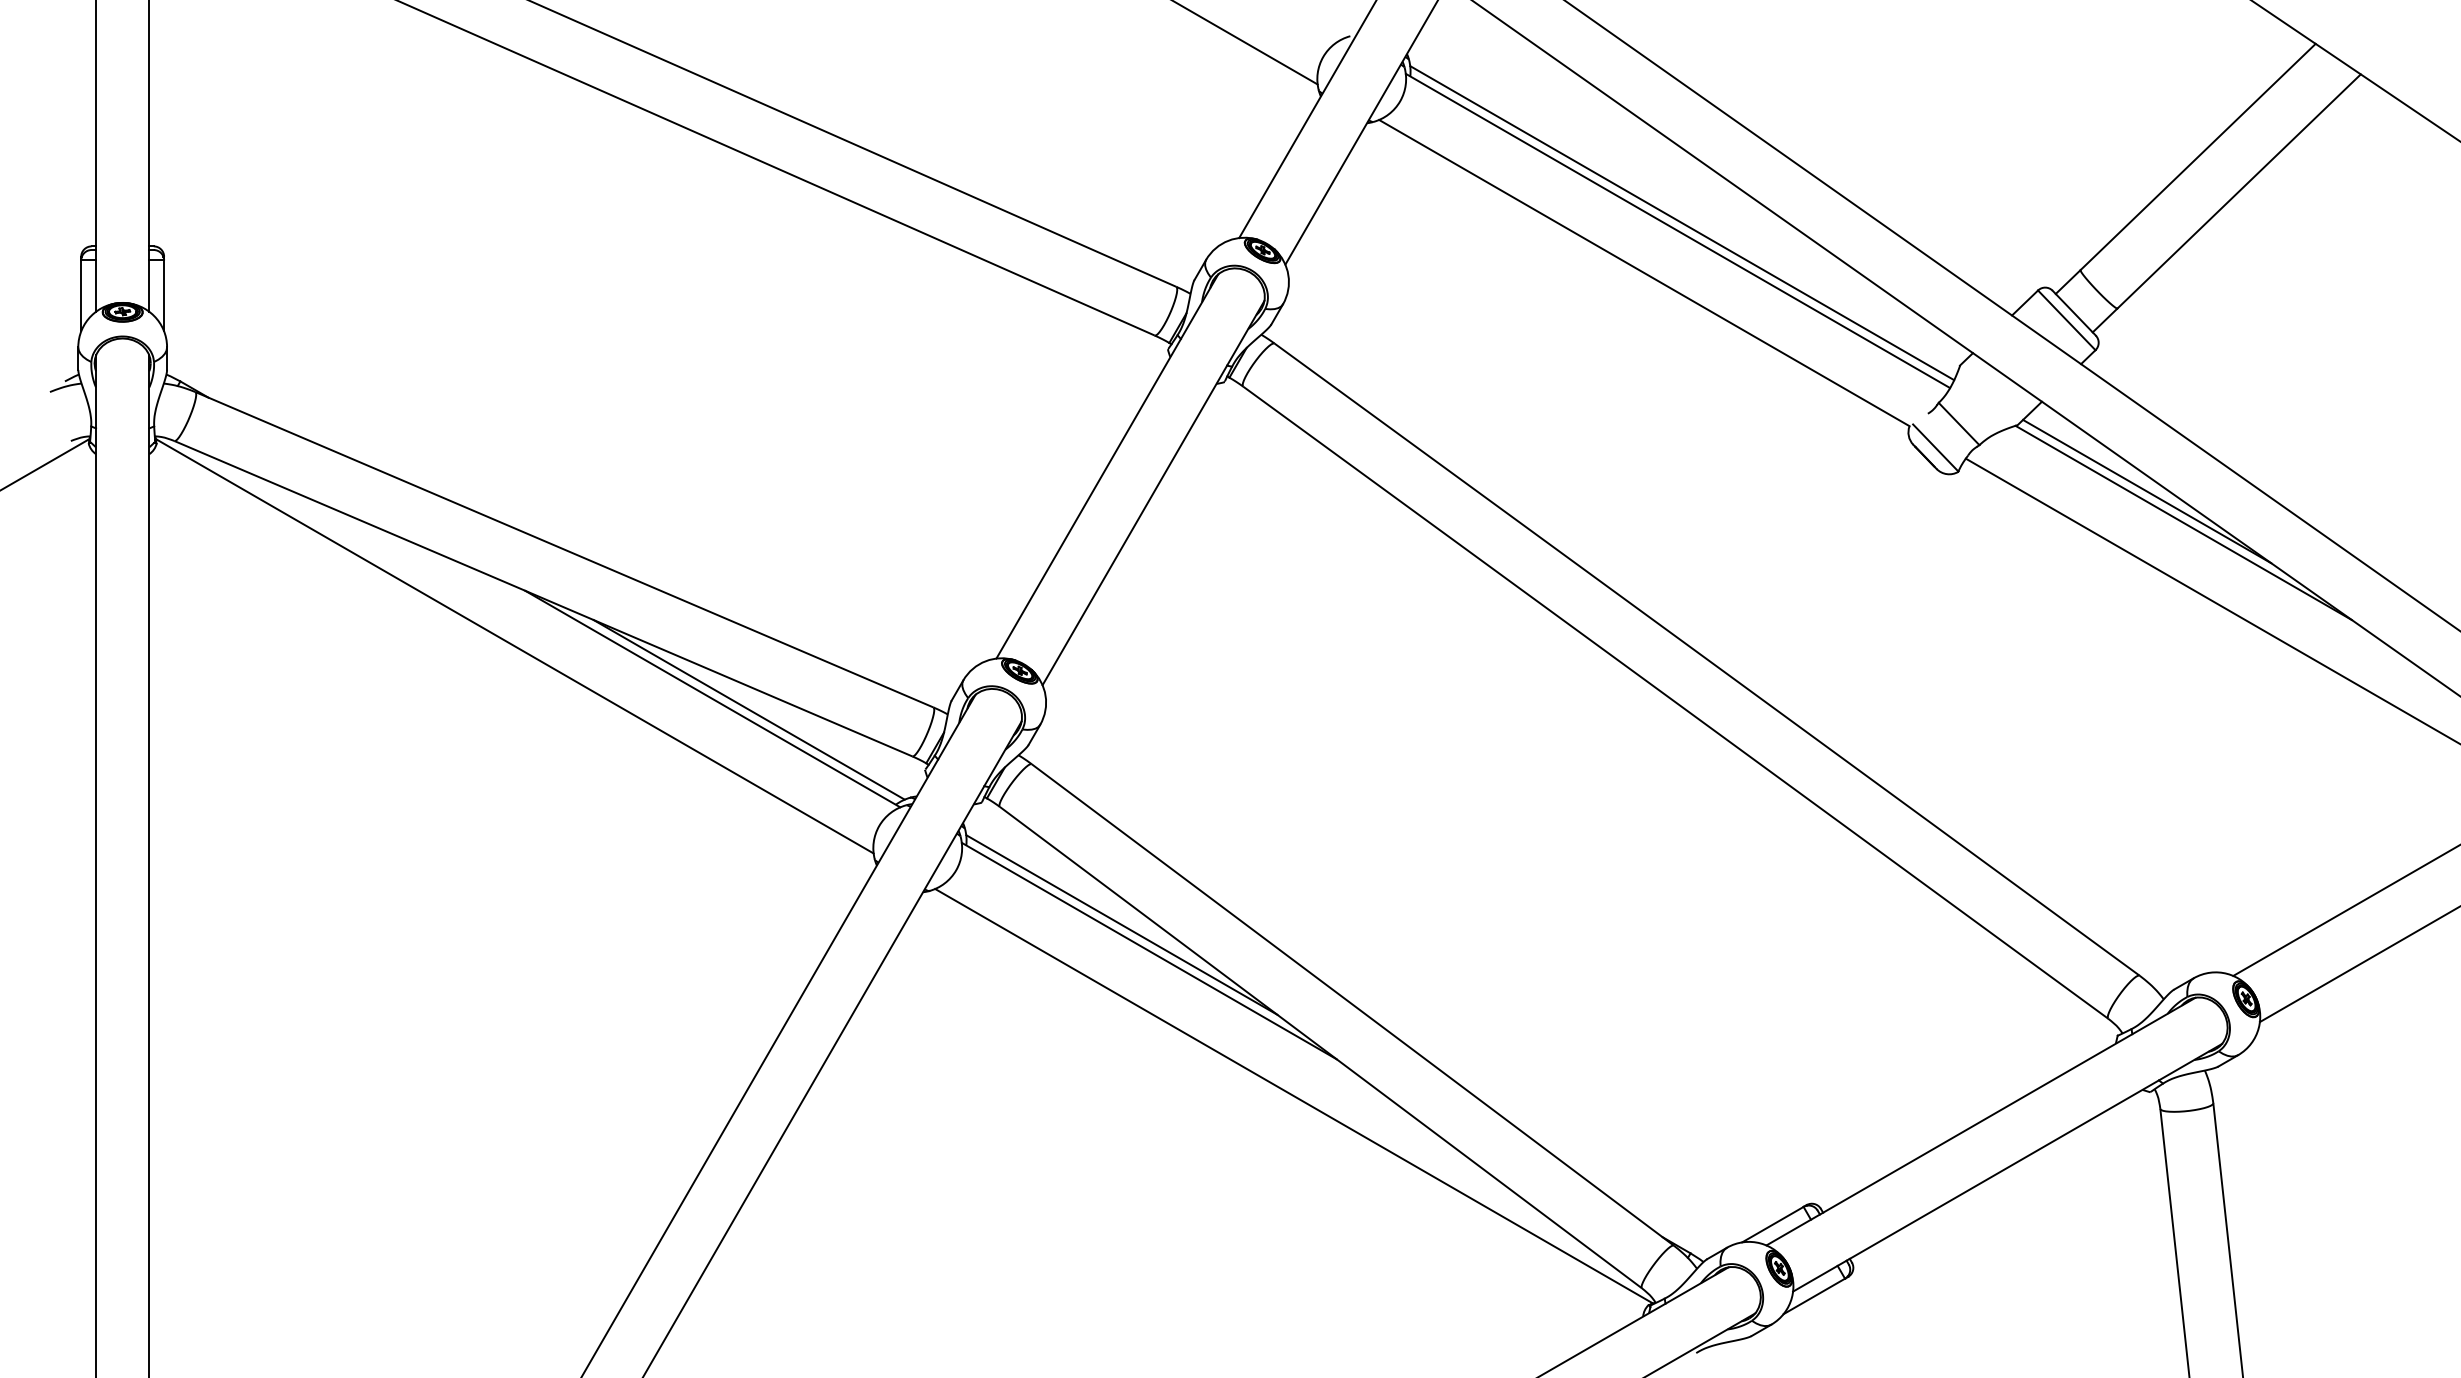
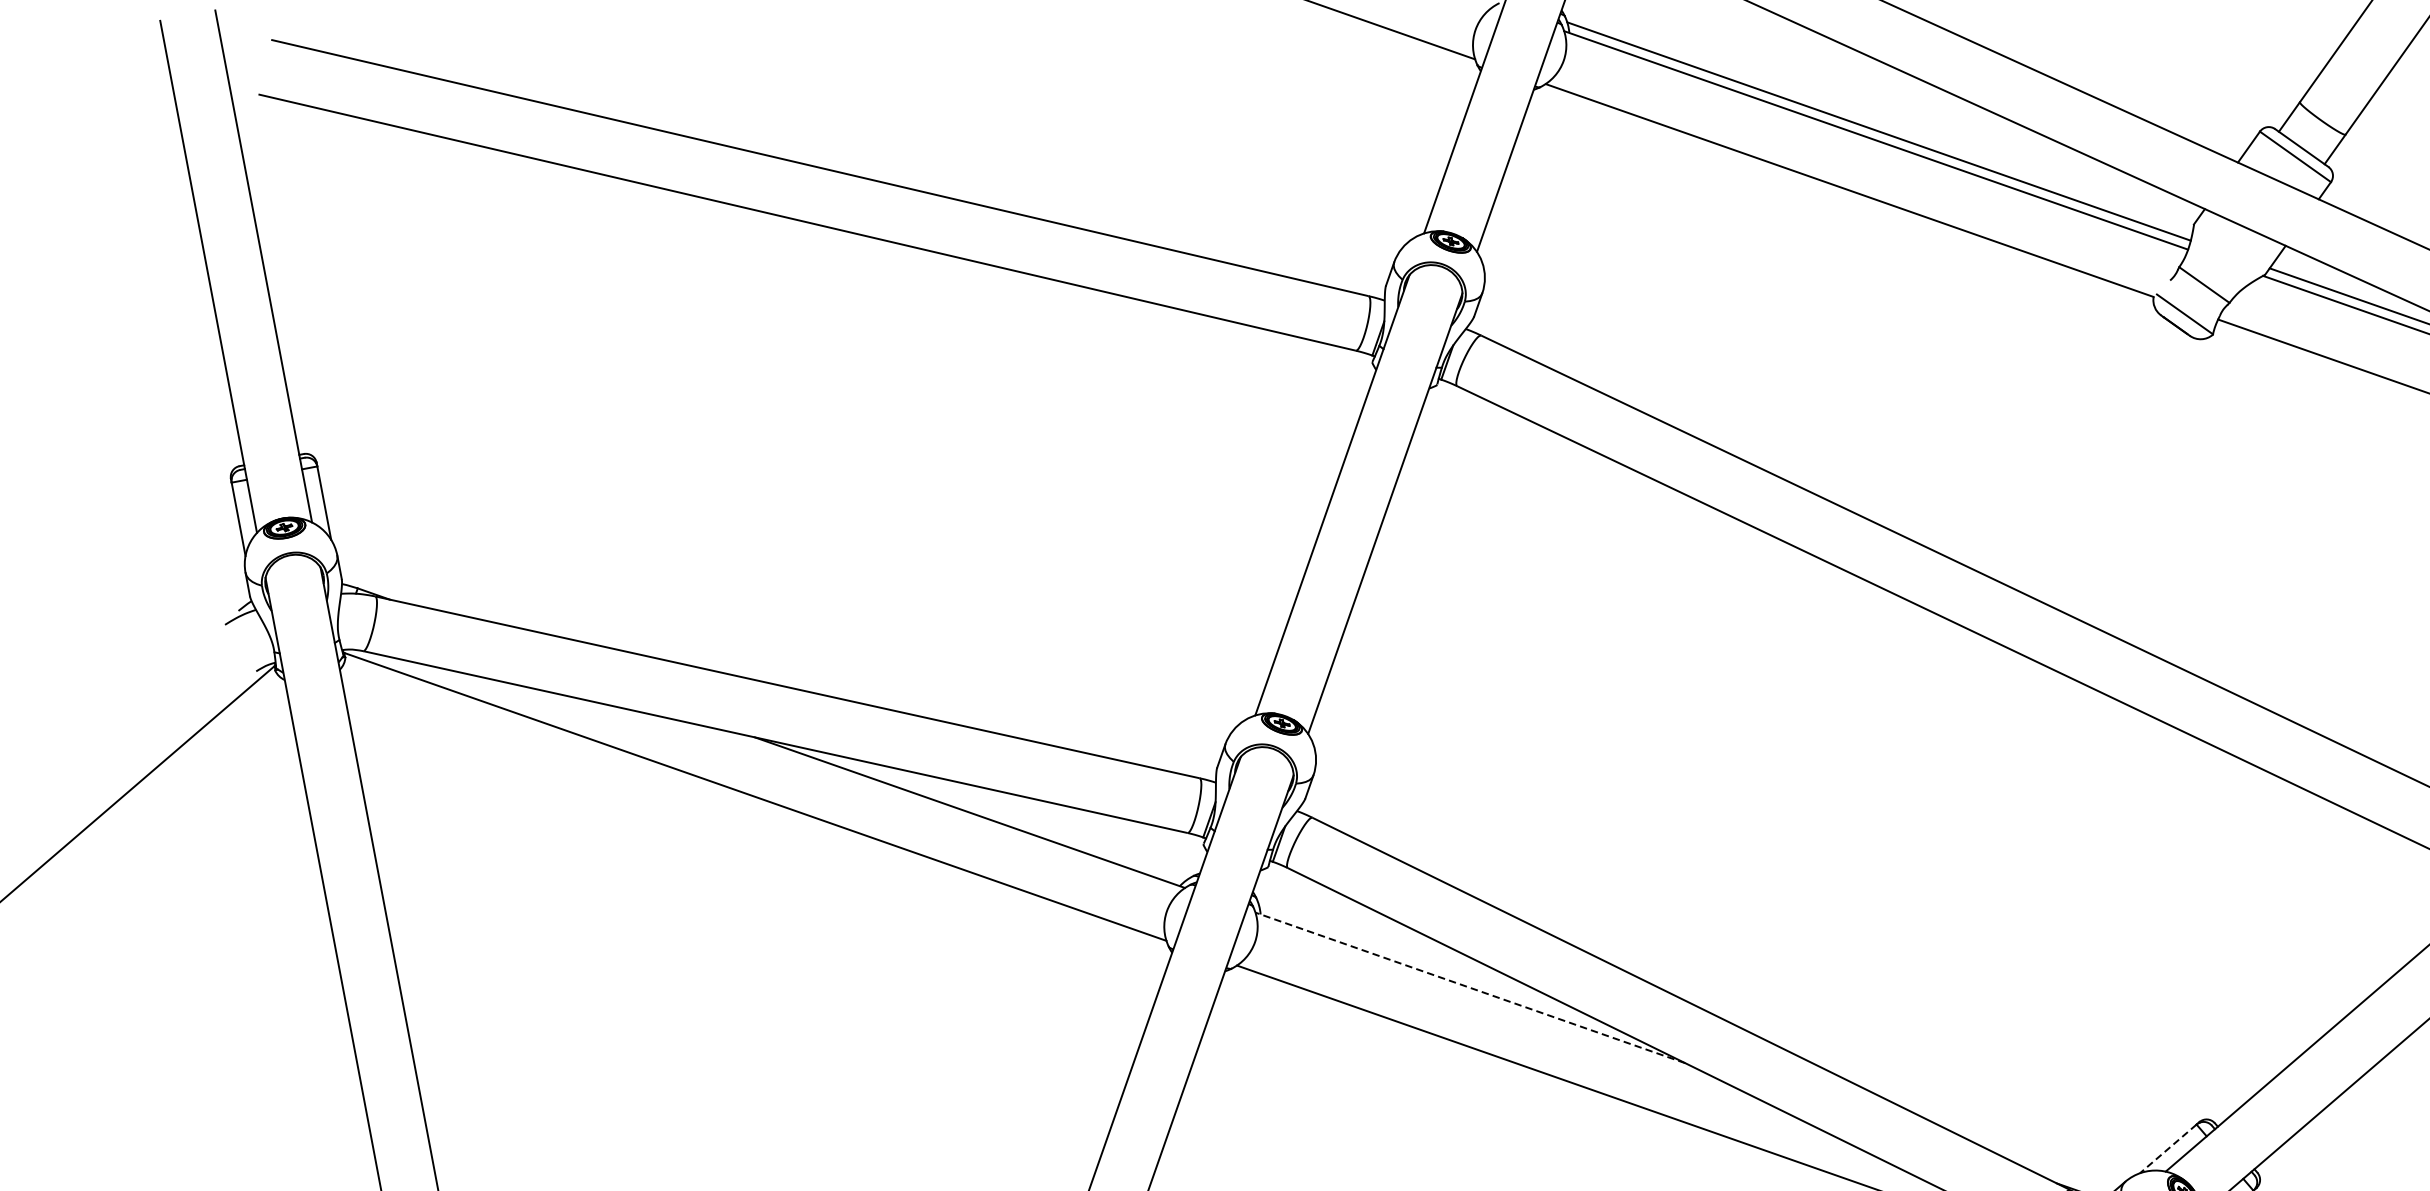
line: (748, 709) -> (1008, 816), removed
line: (1121, 924) -> (1436, 965), removed
line: (1148, 950) -> (1469, 987), solid -> dashed
line: (1772, 1224) -> (2167, 1148), solid -> dashed

